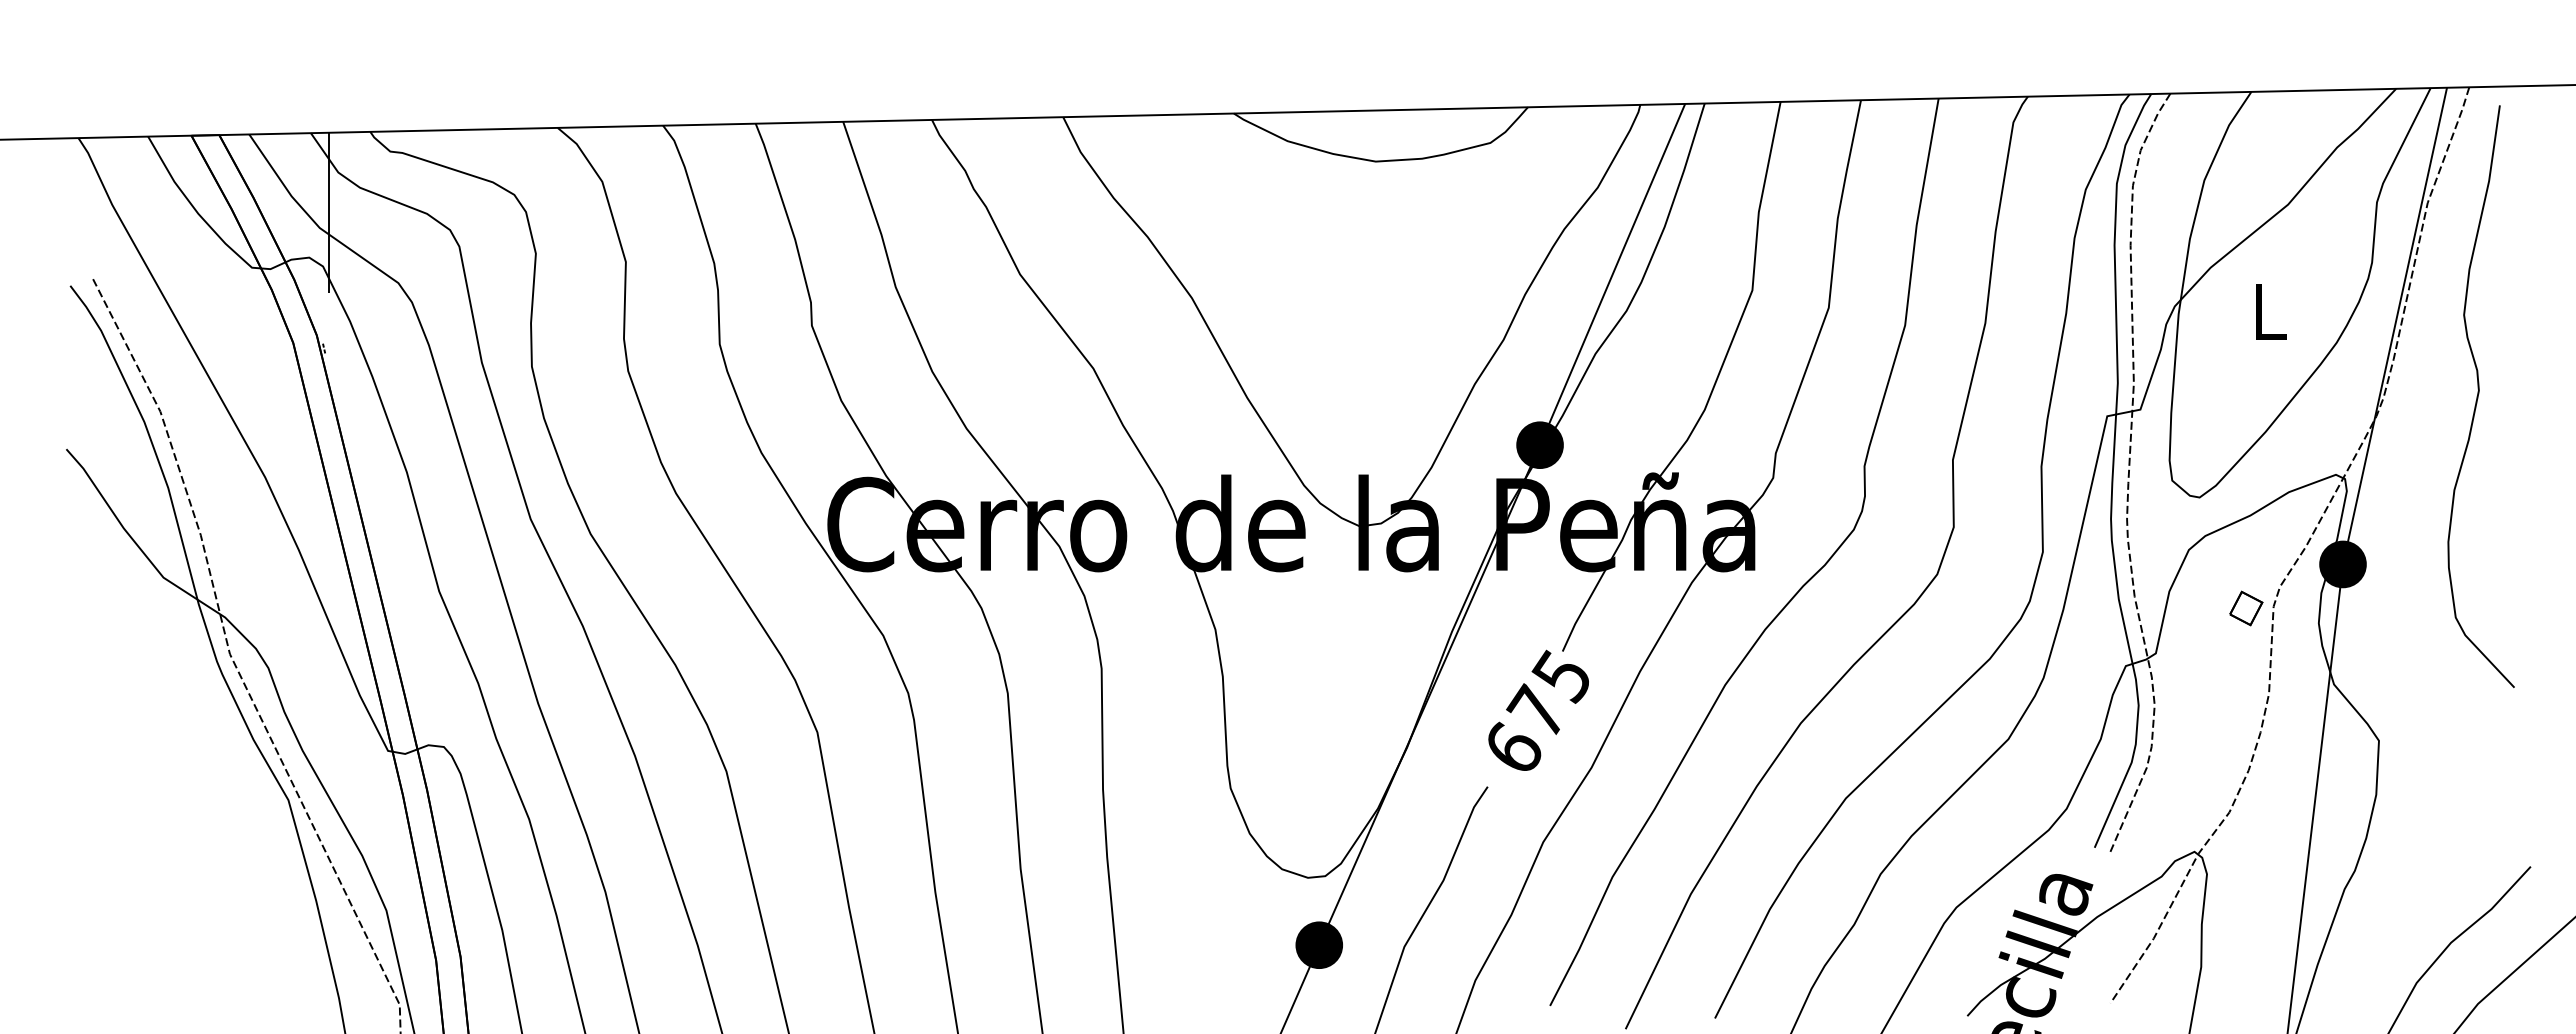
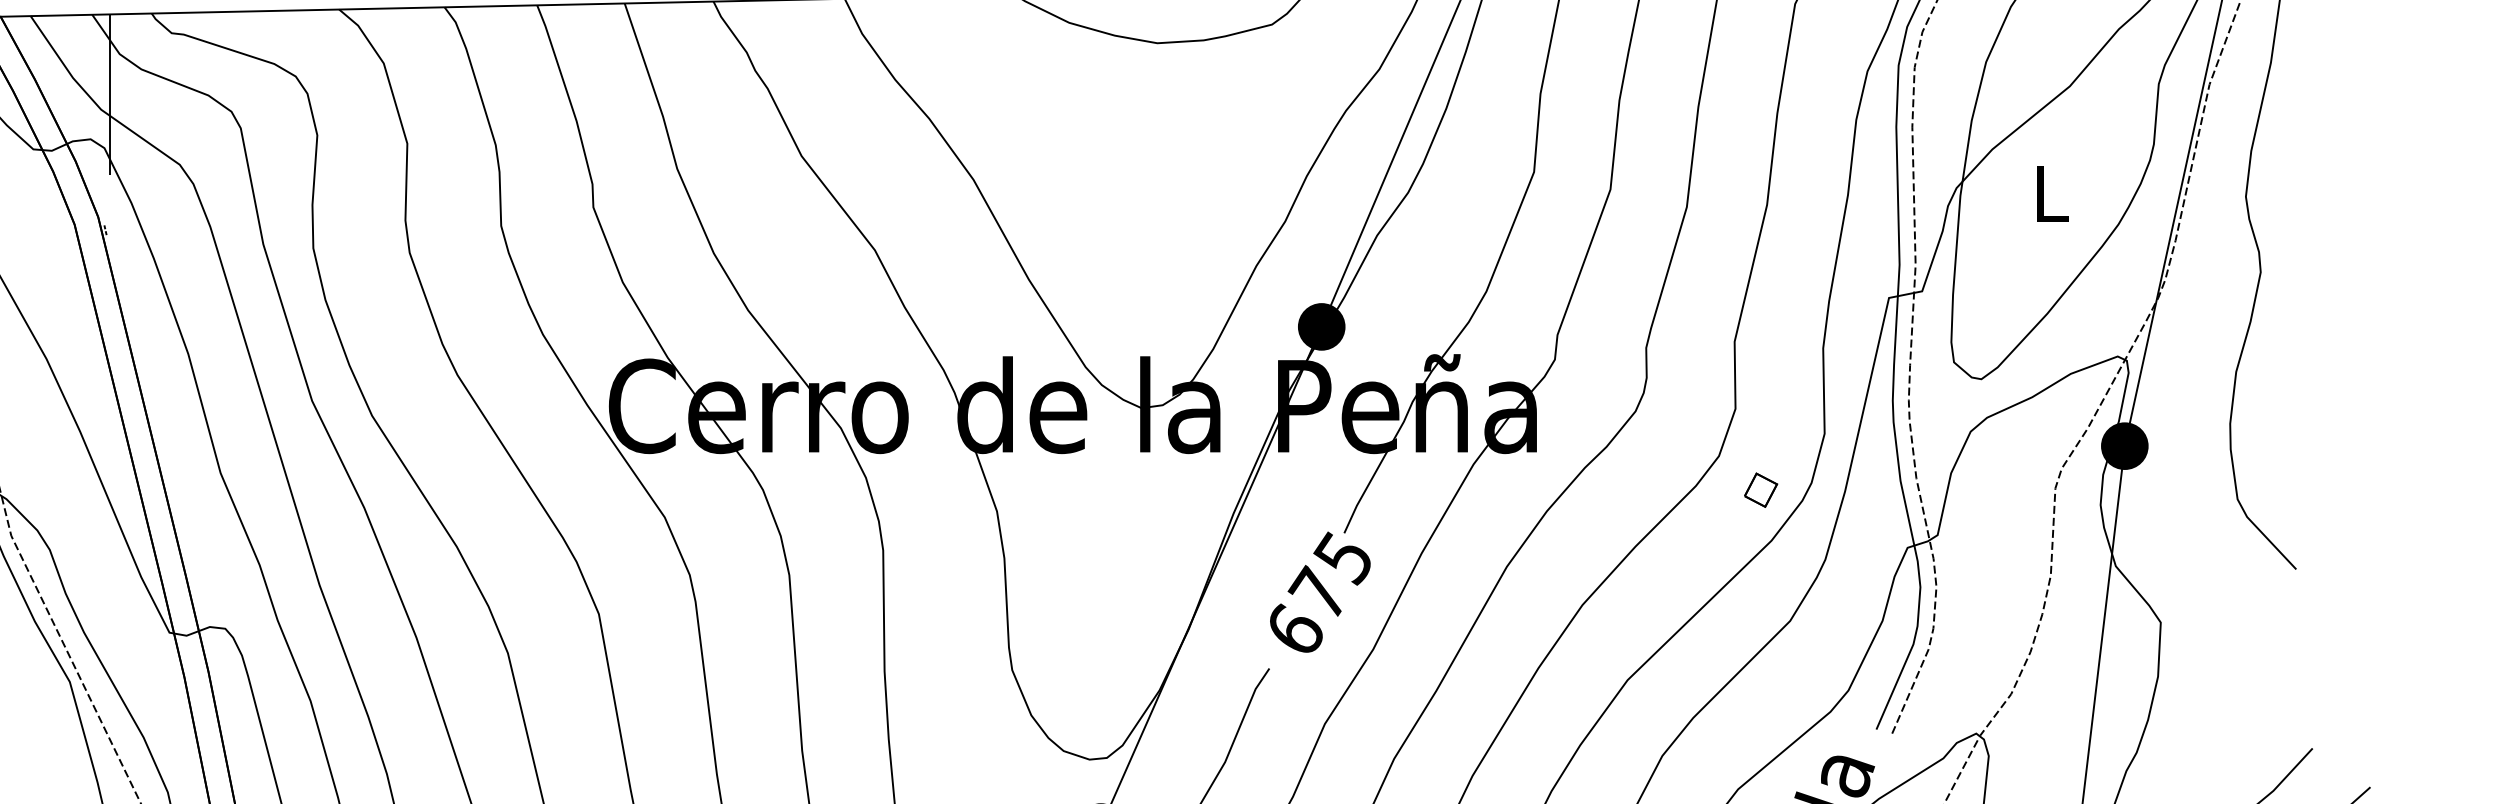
part: (2246, 608) -> (1761, 490), moved

